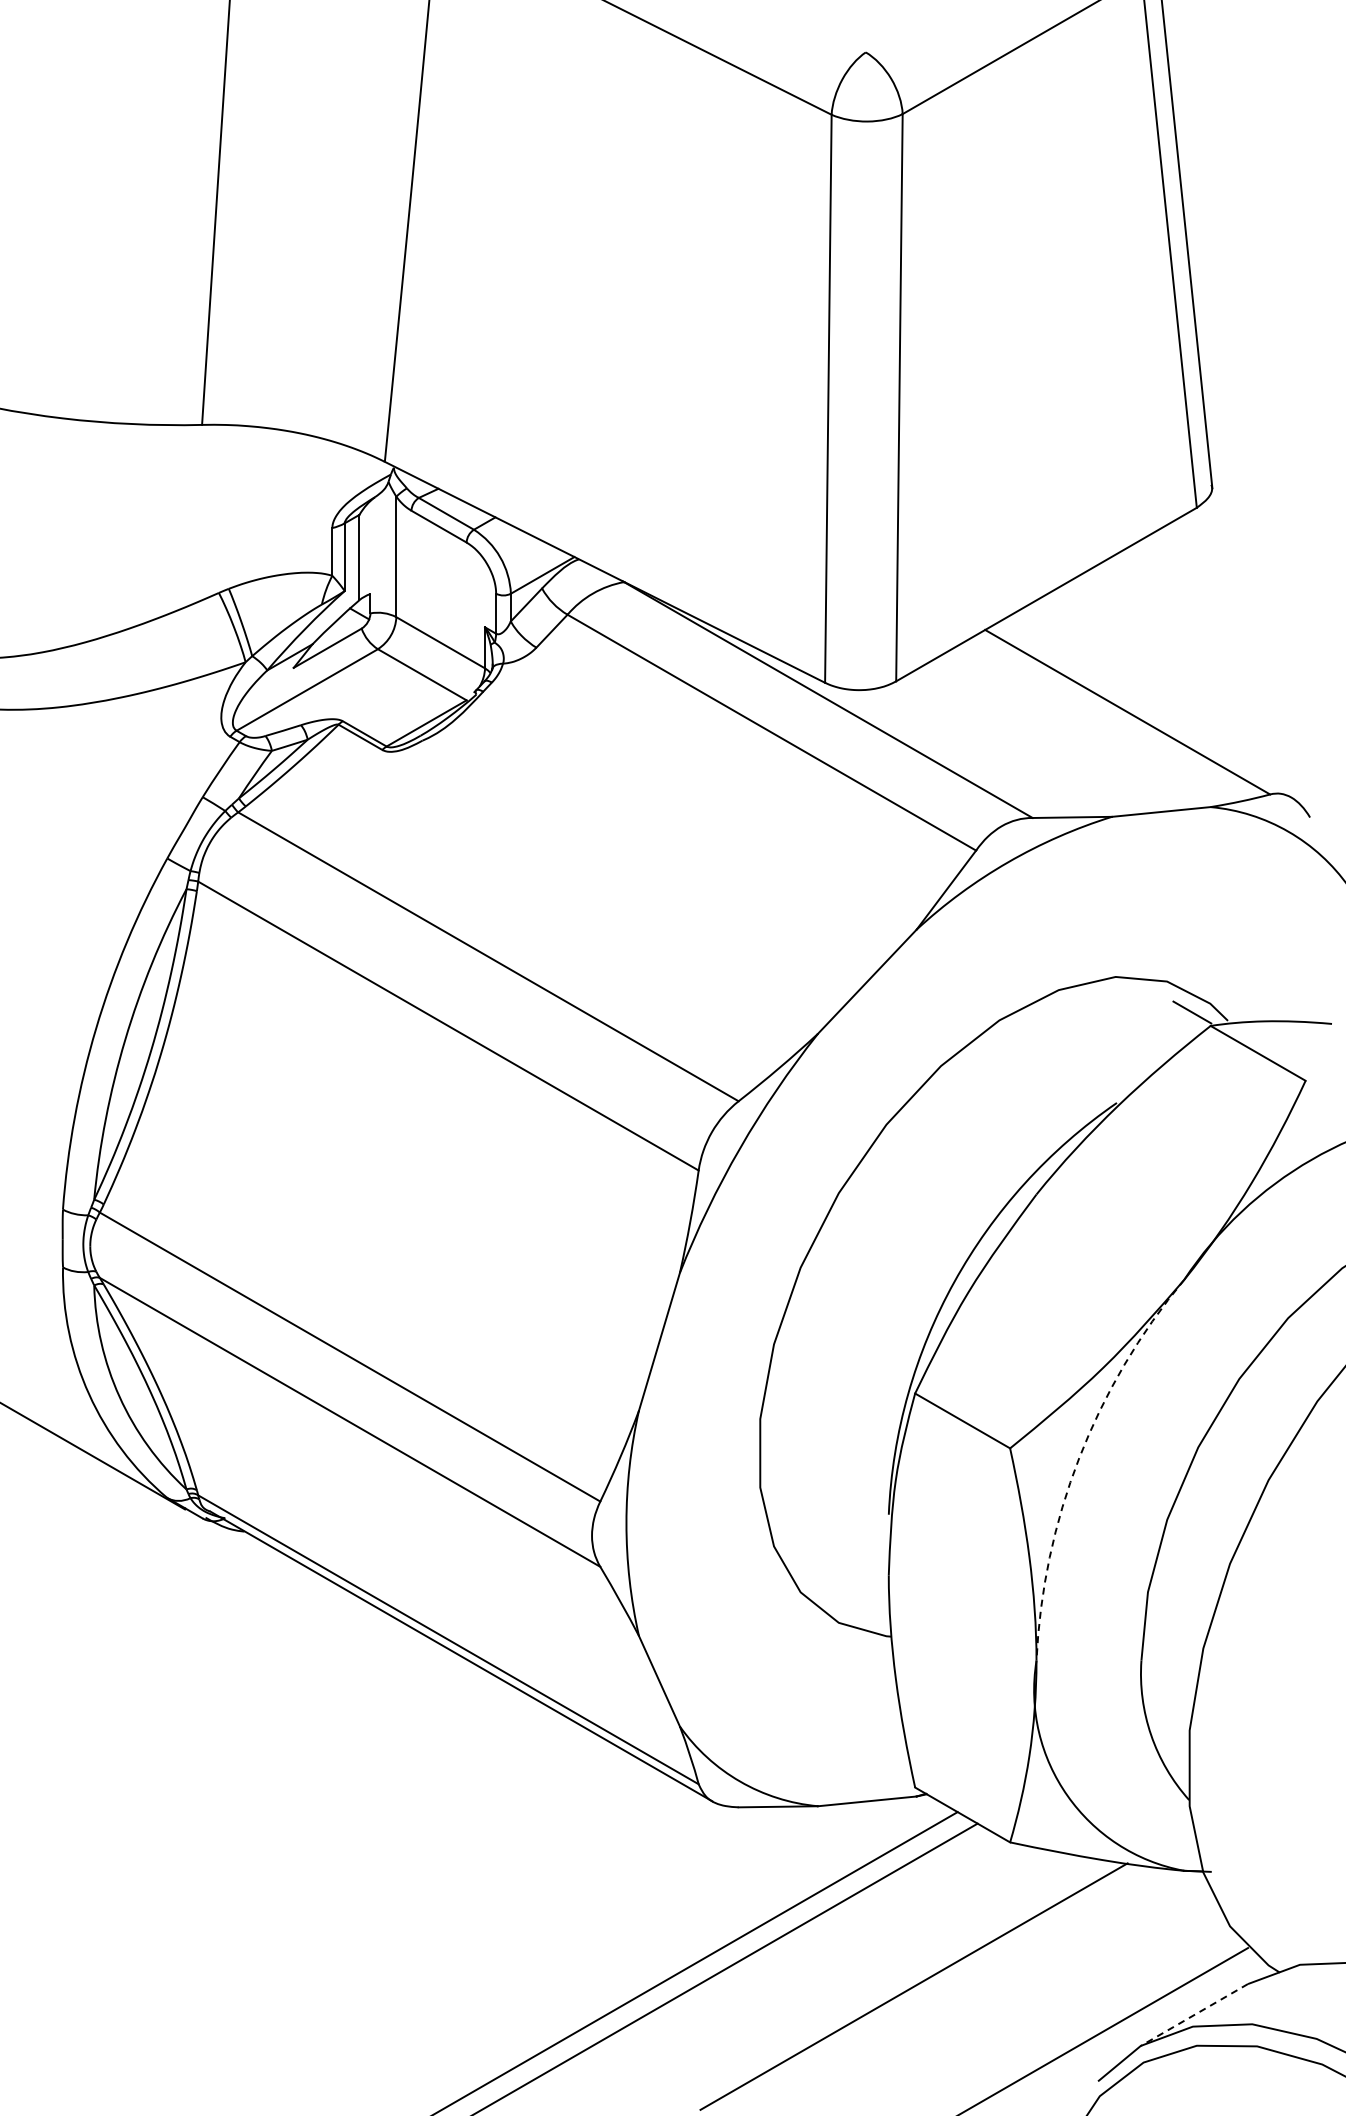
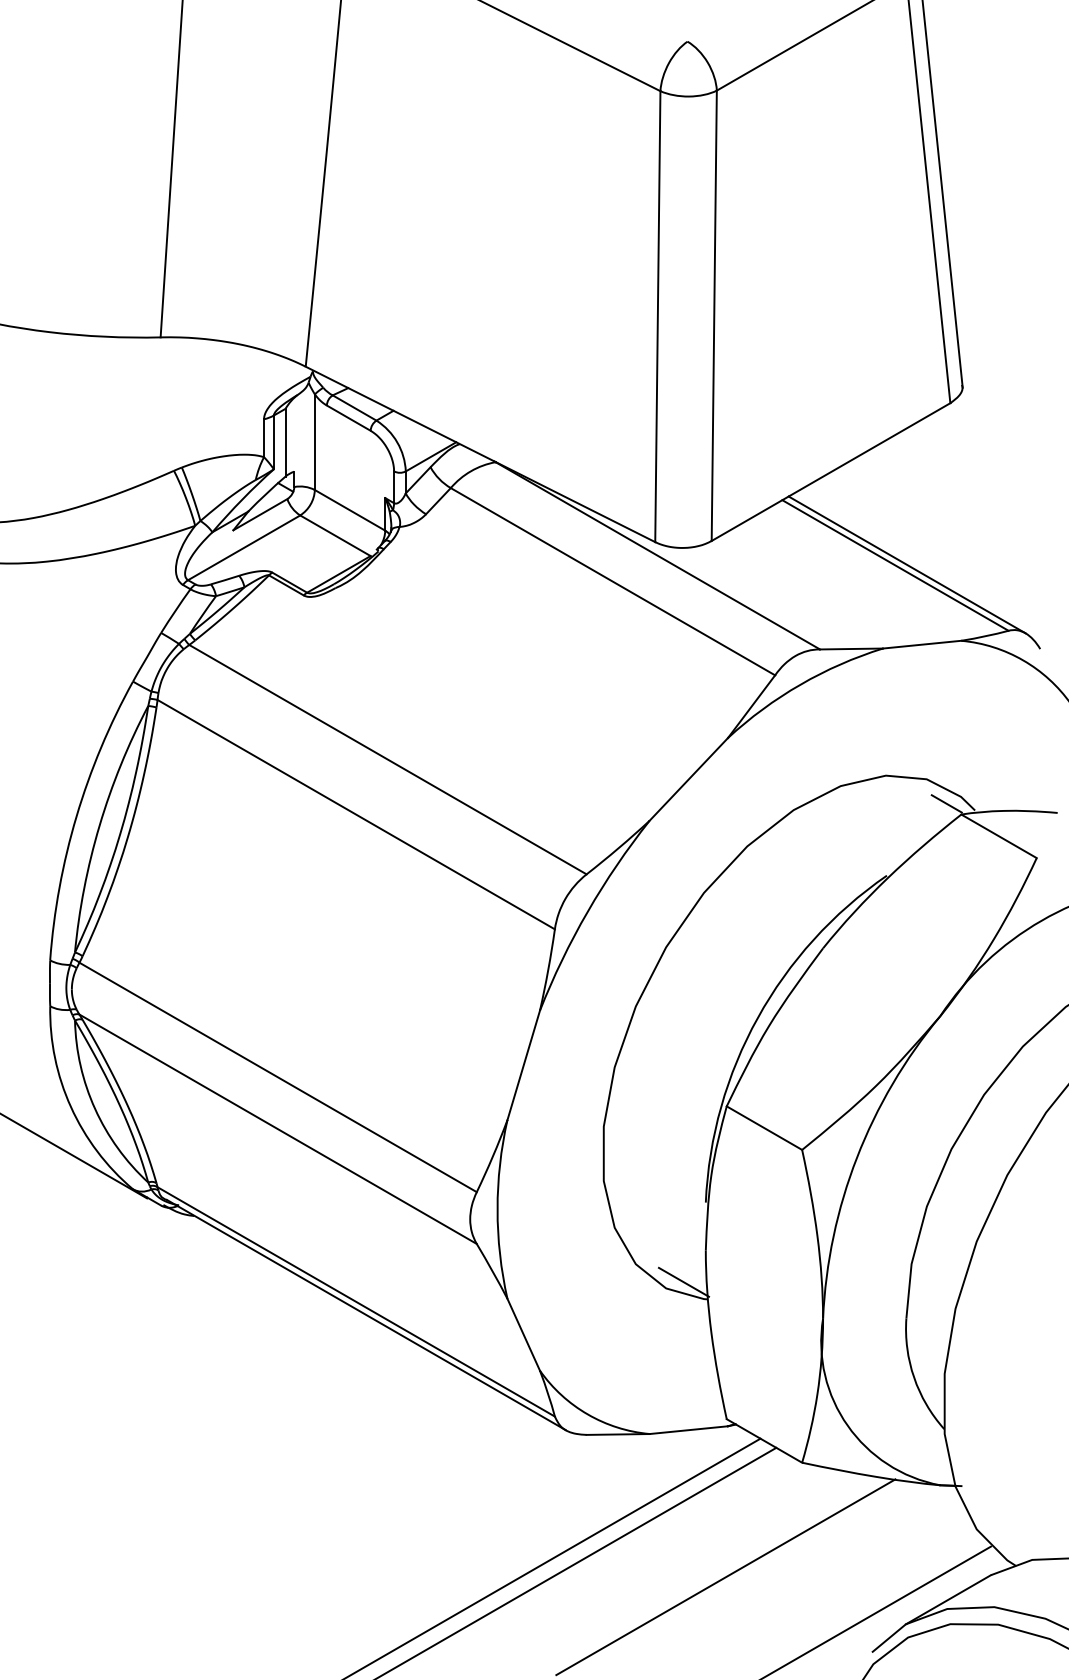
line: (1142, 711) -> (907, 564), added
arc: (1079, 1458) -> (857, 1157), dashed -> solid
line: (860, 1614) -> (683, 1281), added
line: (1194, 2014) -> (948, 1599), dashed -> solid

